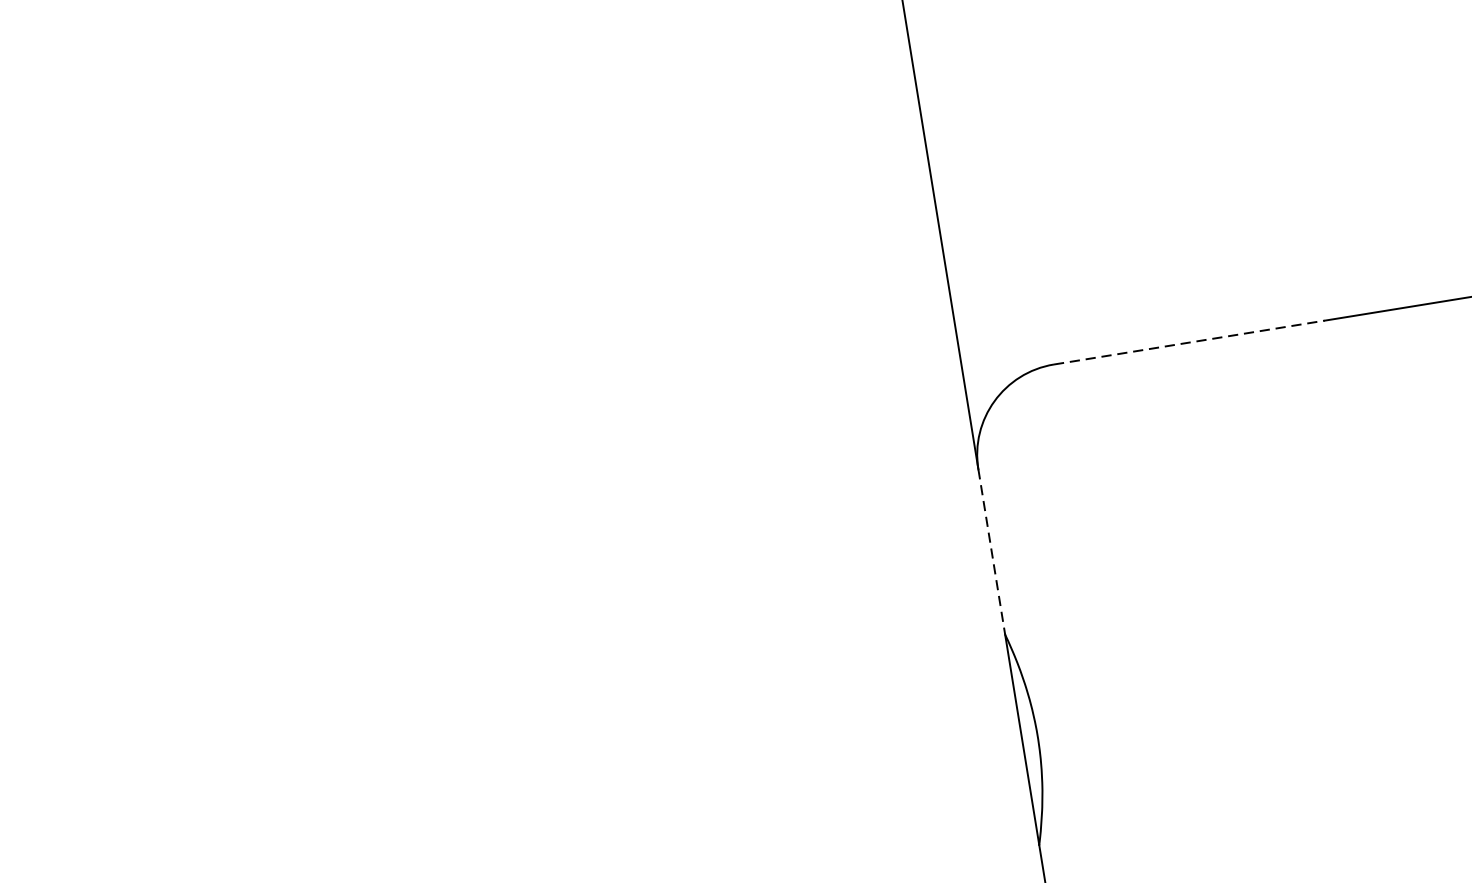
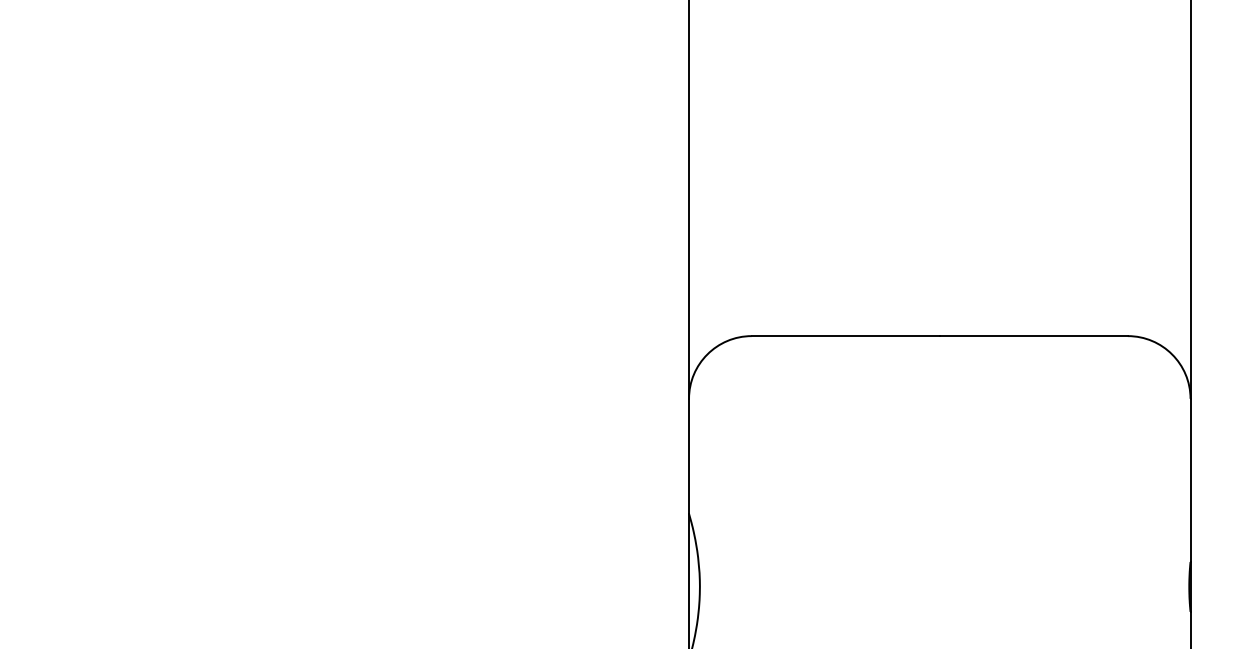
line: (1190, 342) -> (846, 336), dashed -> solid
line: (992, 552) -> (689, 456), dashed -> solid

